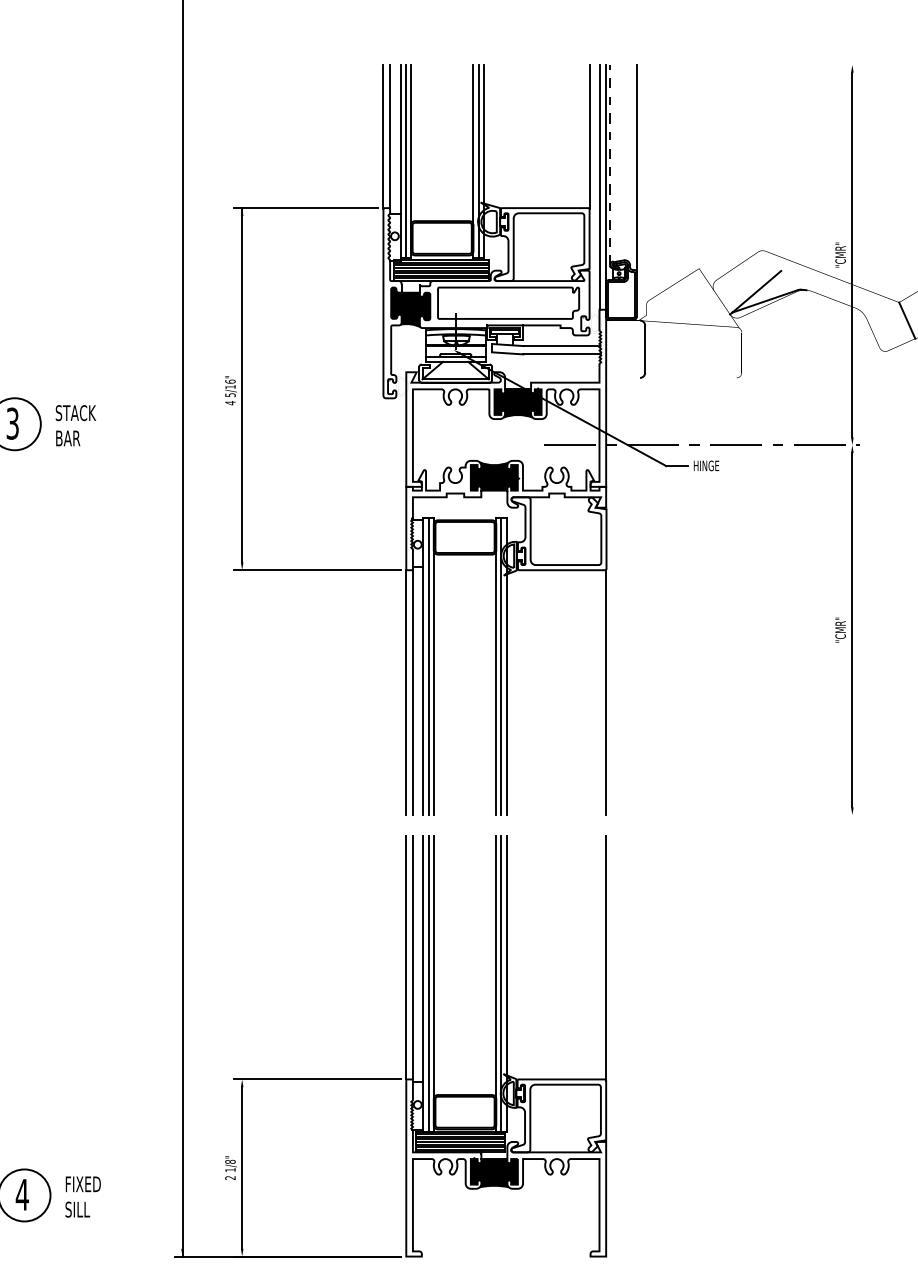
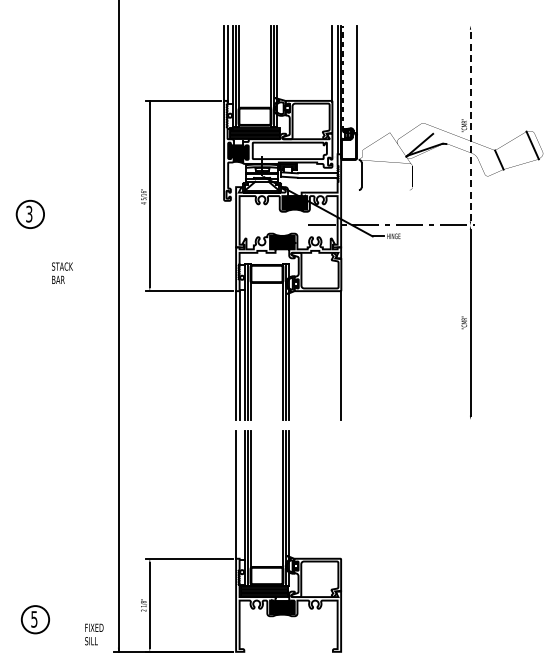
line: (852, 254) -> (470, 125), solid -> dashed
text: (75, 424) -> (62, 272), moved
line: (412, 957) -> (239, 494), removed
line: (606, 957) -> (341, 494), removed
text: (20, 1195) -> (33, 619), 4 -> 5
text: (83, 1196) -> (94, 634), moved

